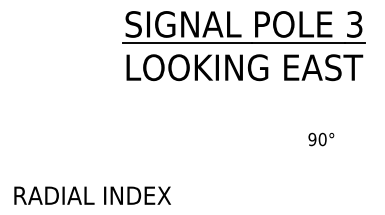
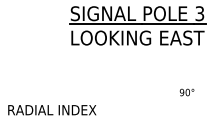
text: (320, 139) -> (186, 92), moved

